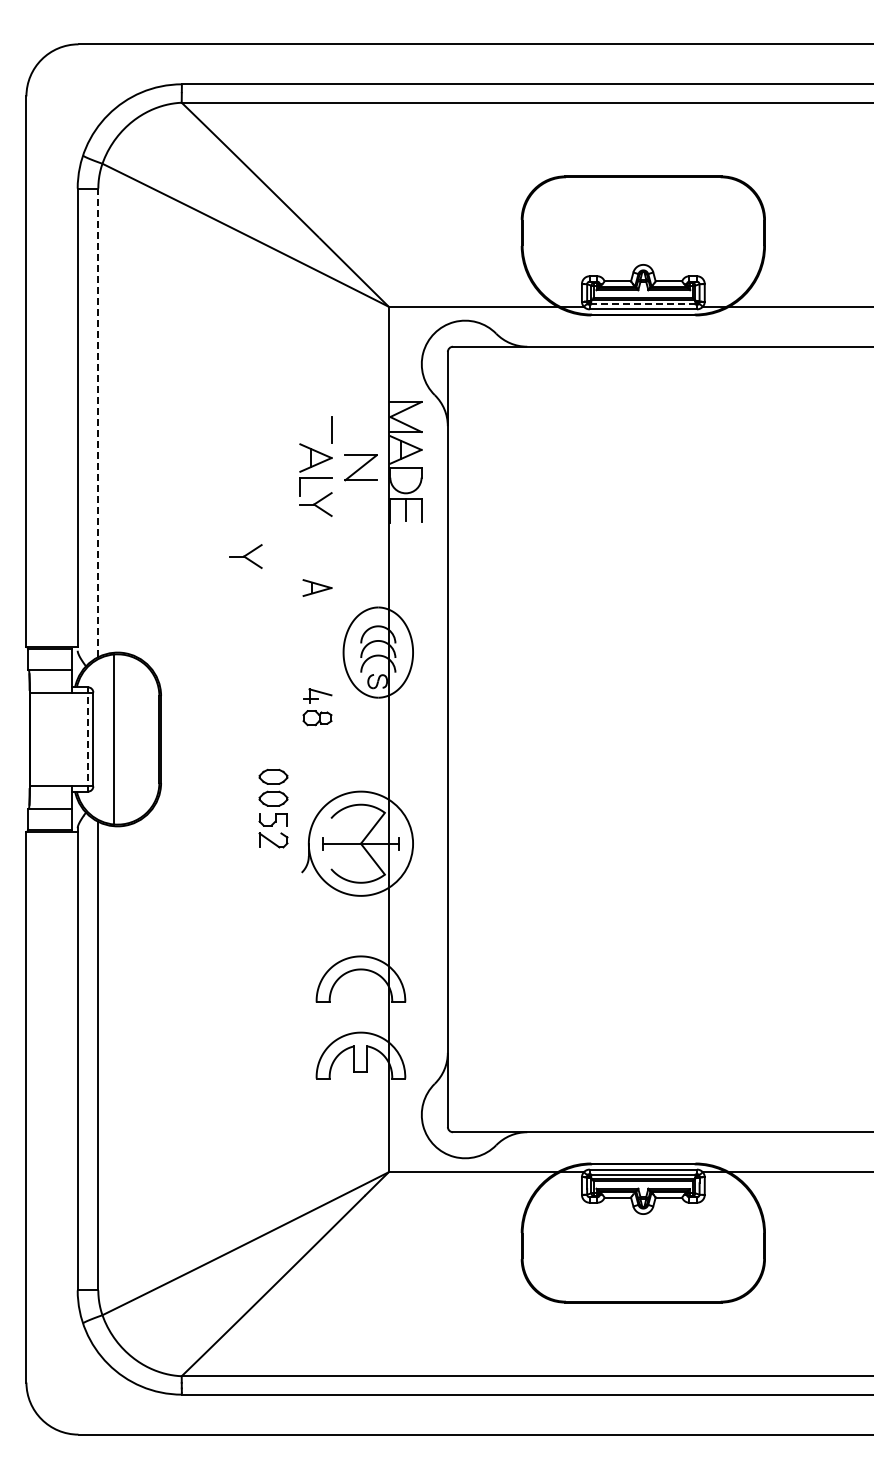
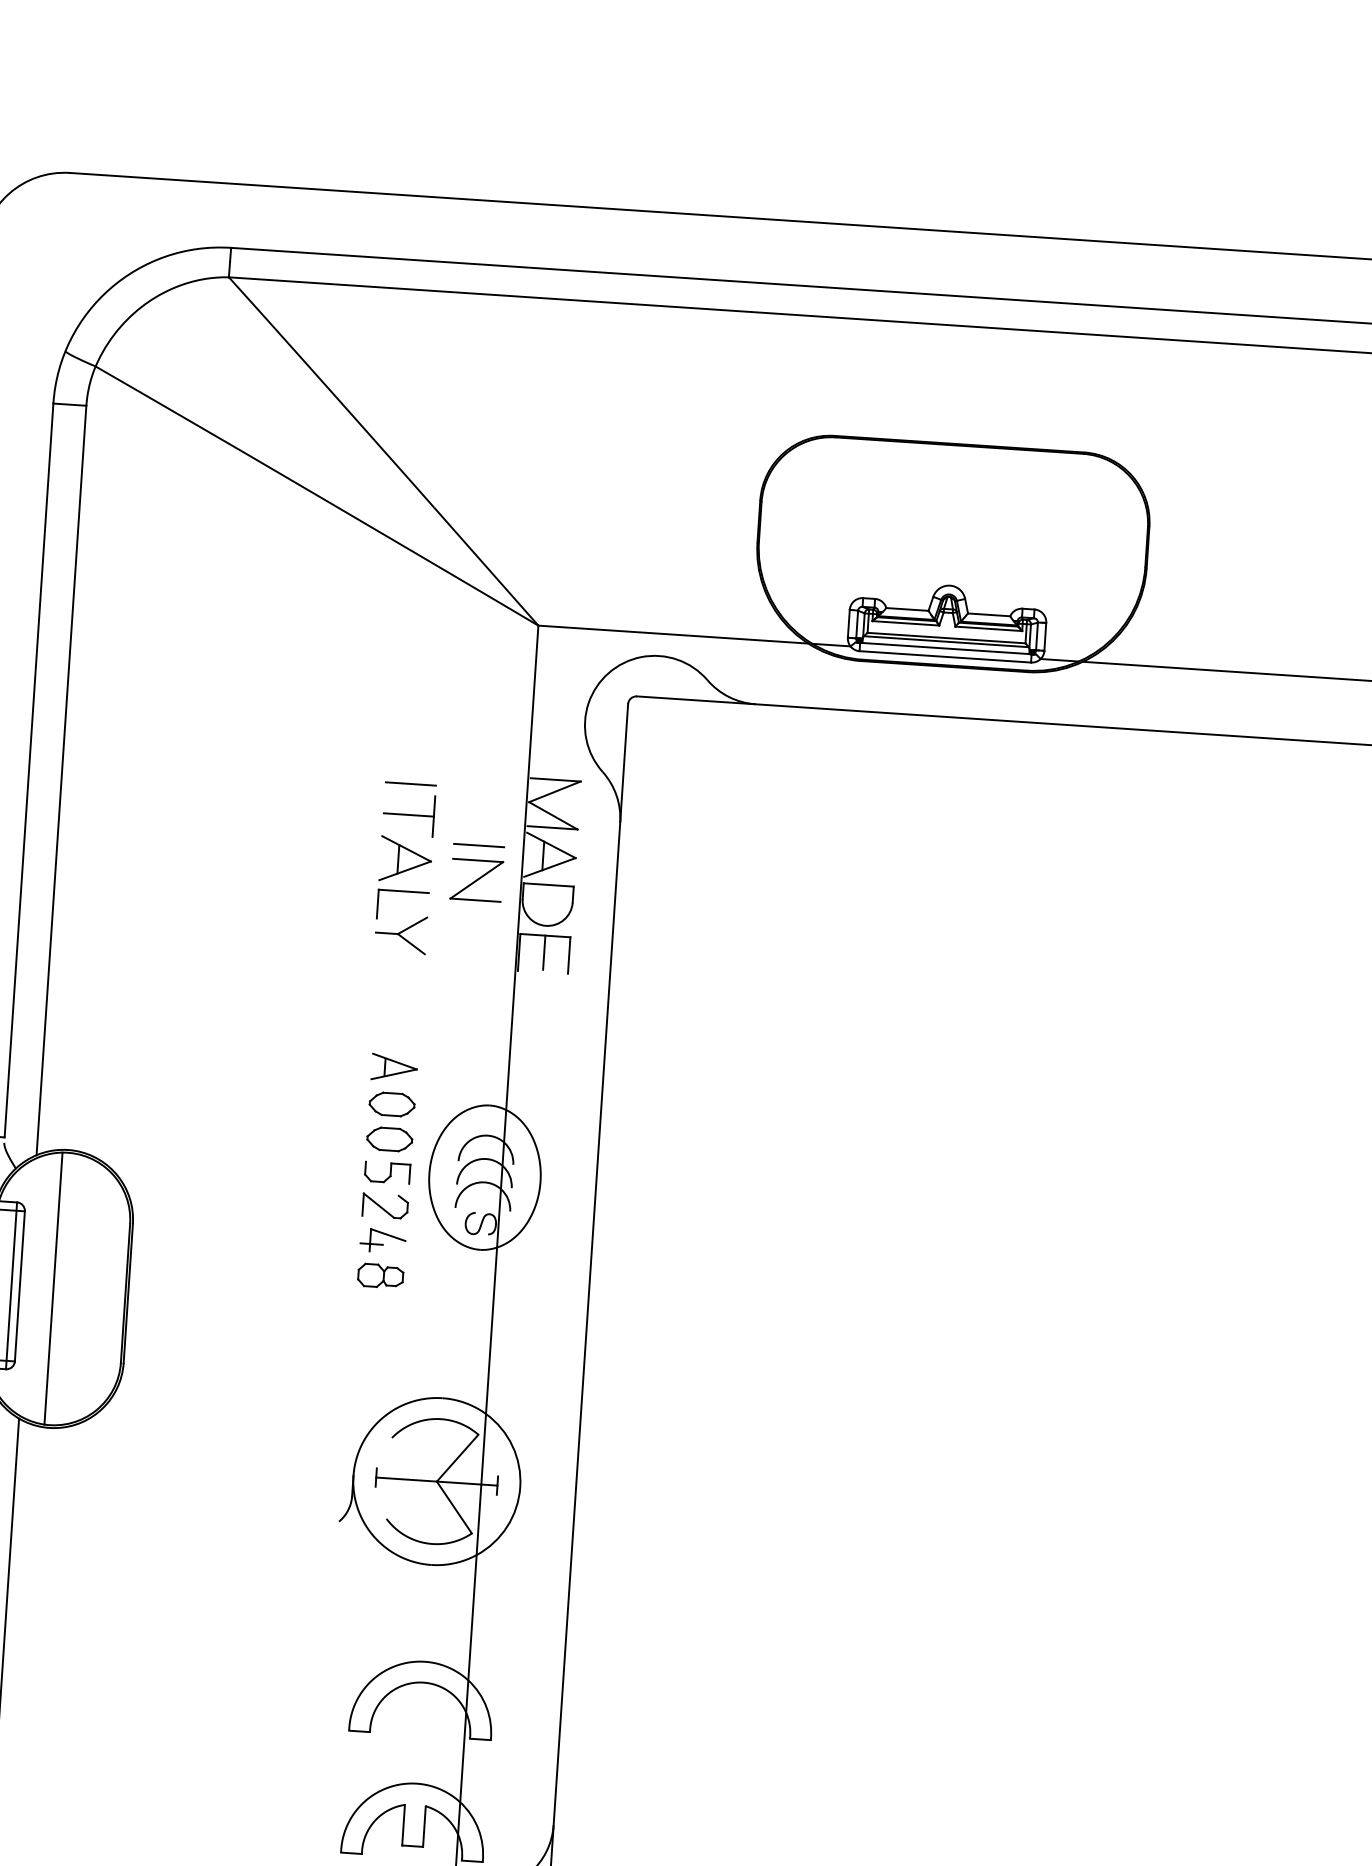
line: (642, 304) -> (944, 648), dashed -> solid
line: (315, 410) -> (410, 783), added
line: (98, 422) -> (61, 779), dashed -> solid
line: (315, 429) -> (408, 814), added
line: (360, 446) -> (478, 846), added
part: (245, 556) -> (282, 1009), removed
line: (88, 739) -> (12, 1285), dashed -> solid
part: (273, 808) -> (388, 1155), moved

